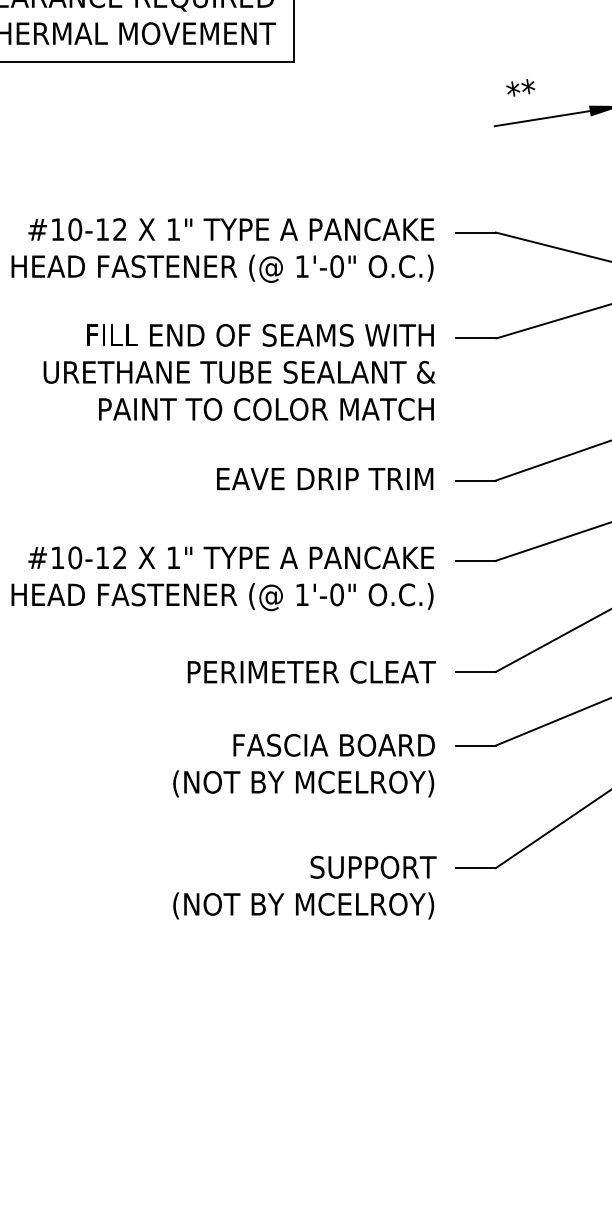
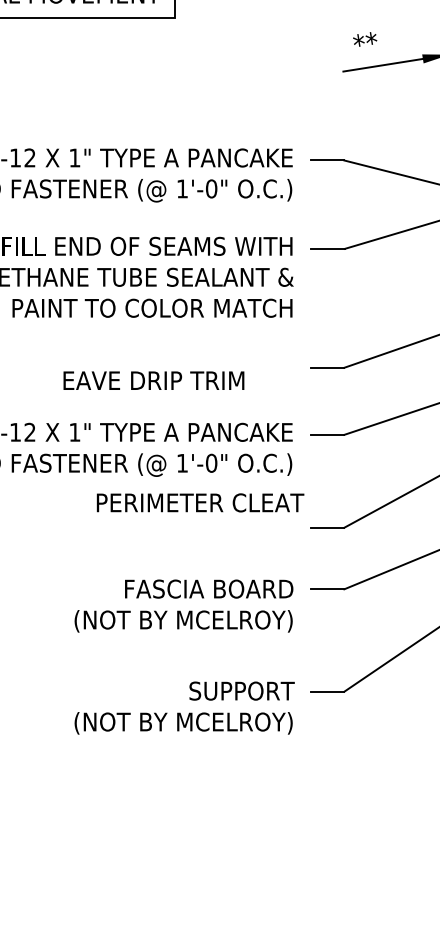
text: (325, 479) -> (154, 381), moved
text: (311, 671) -> (200, 502), moved

